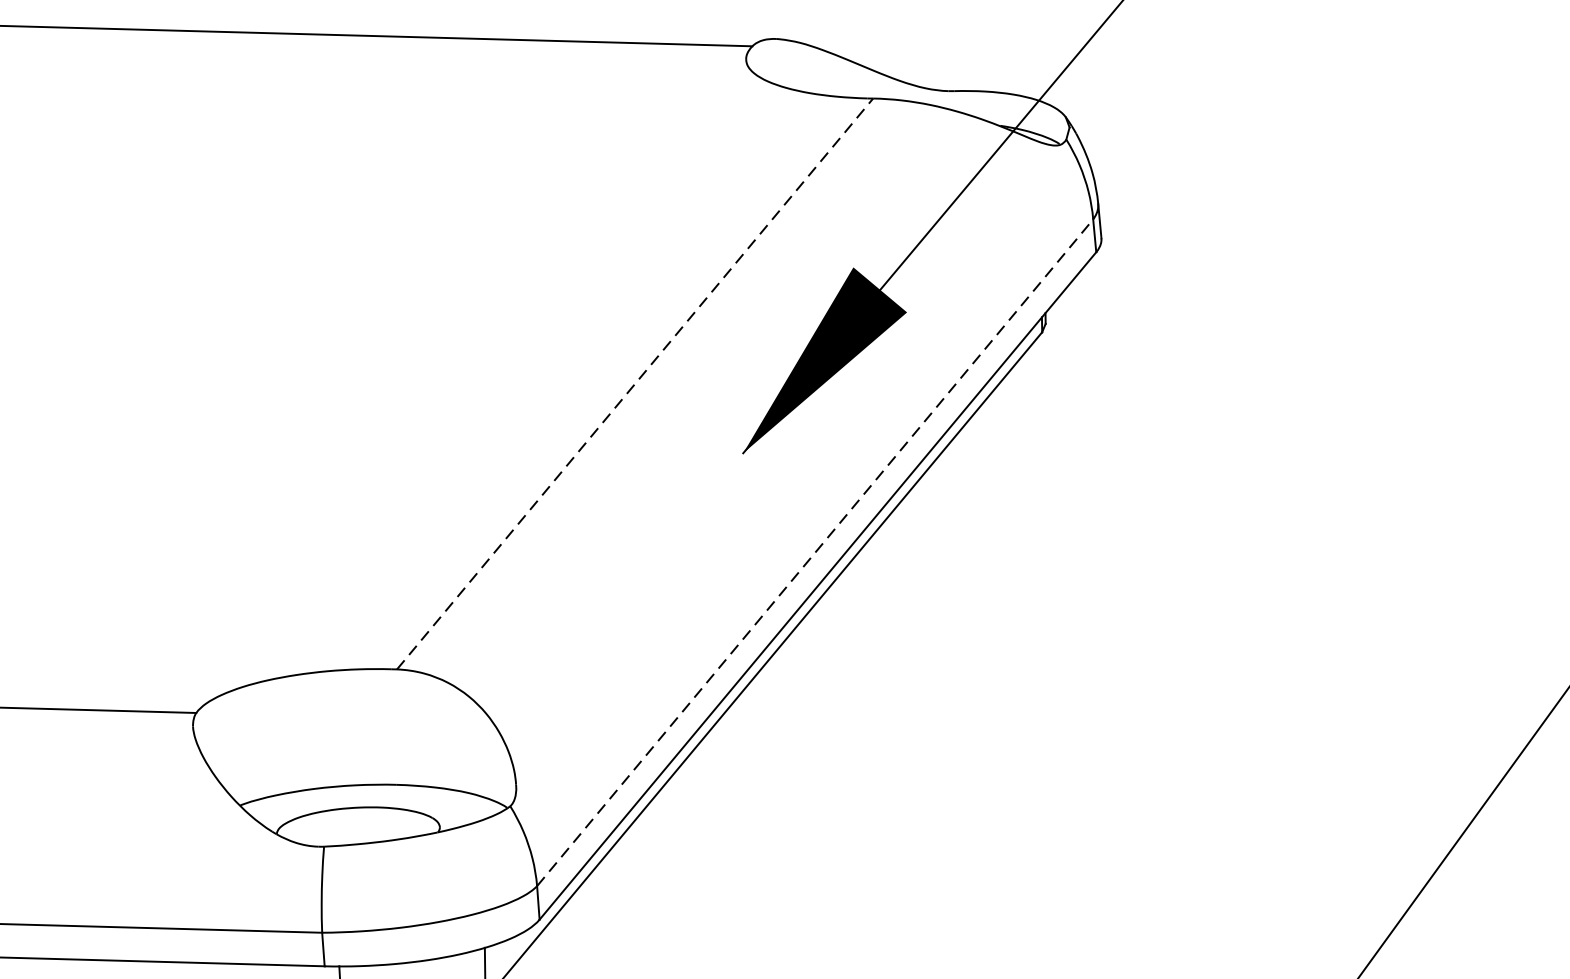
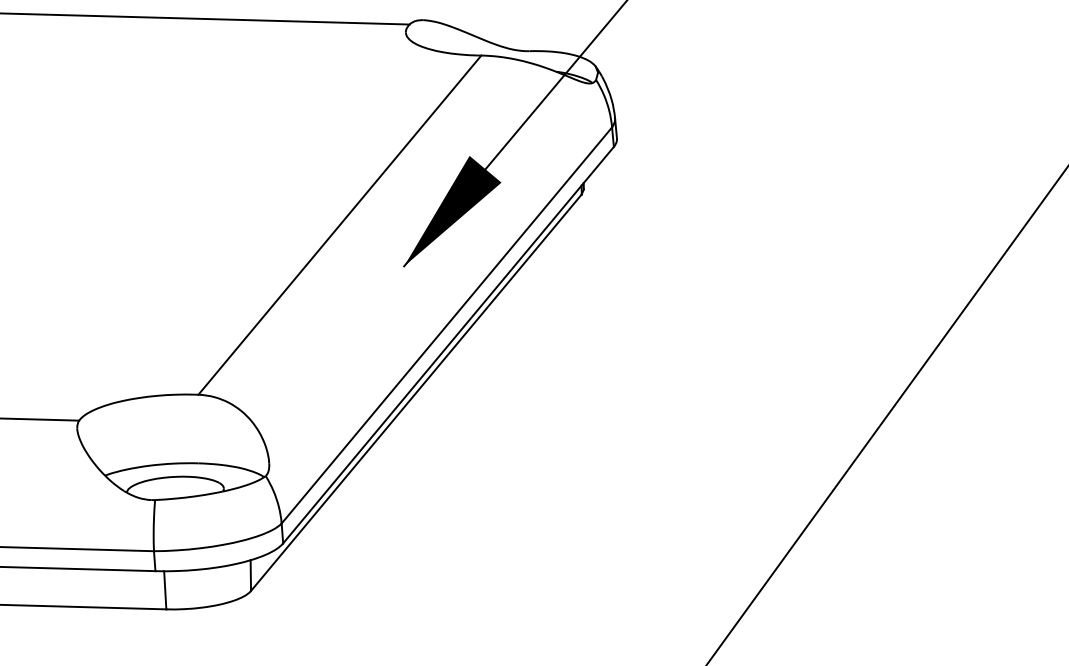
line: (634, 384) -> (339, 225), dashed -> solid
line: (814, 552) -> (446, 325), dashed -> solid

